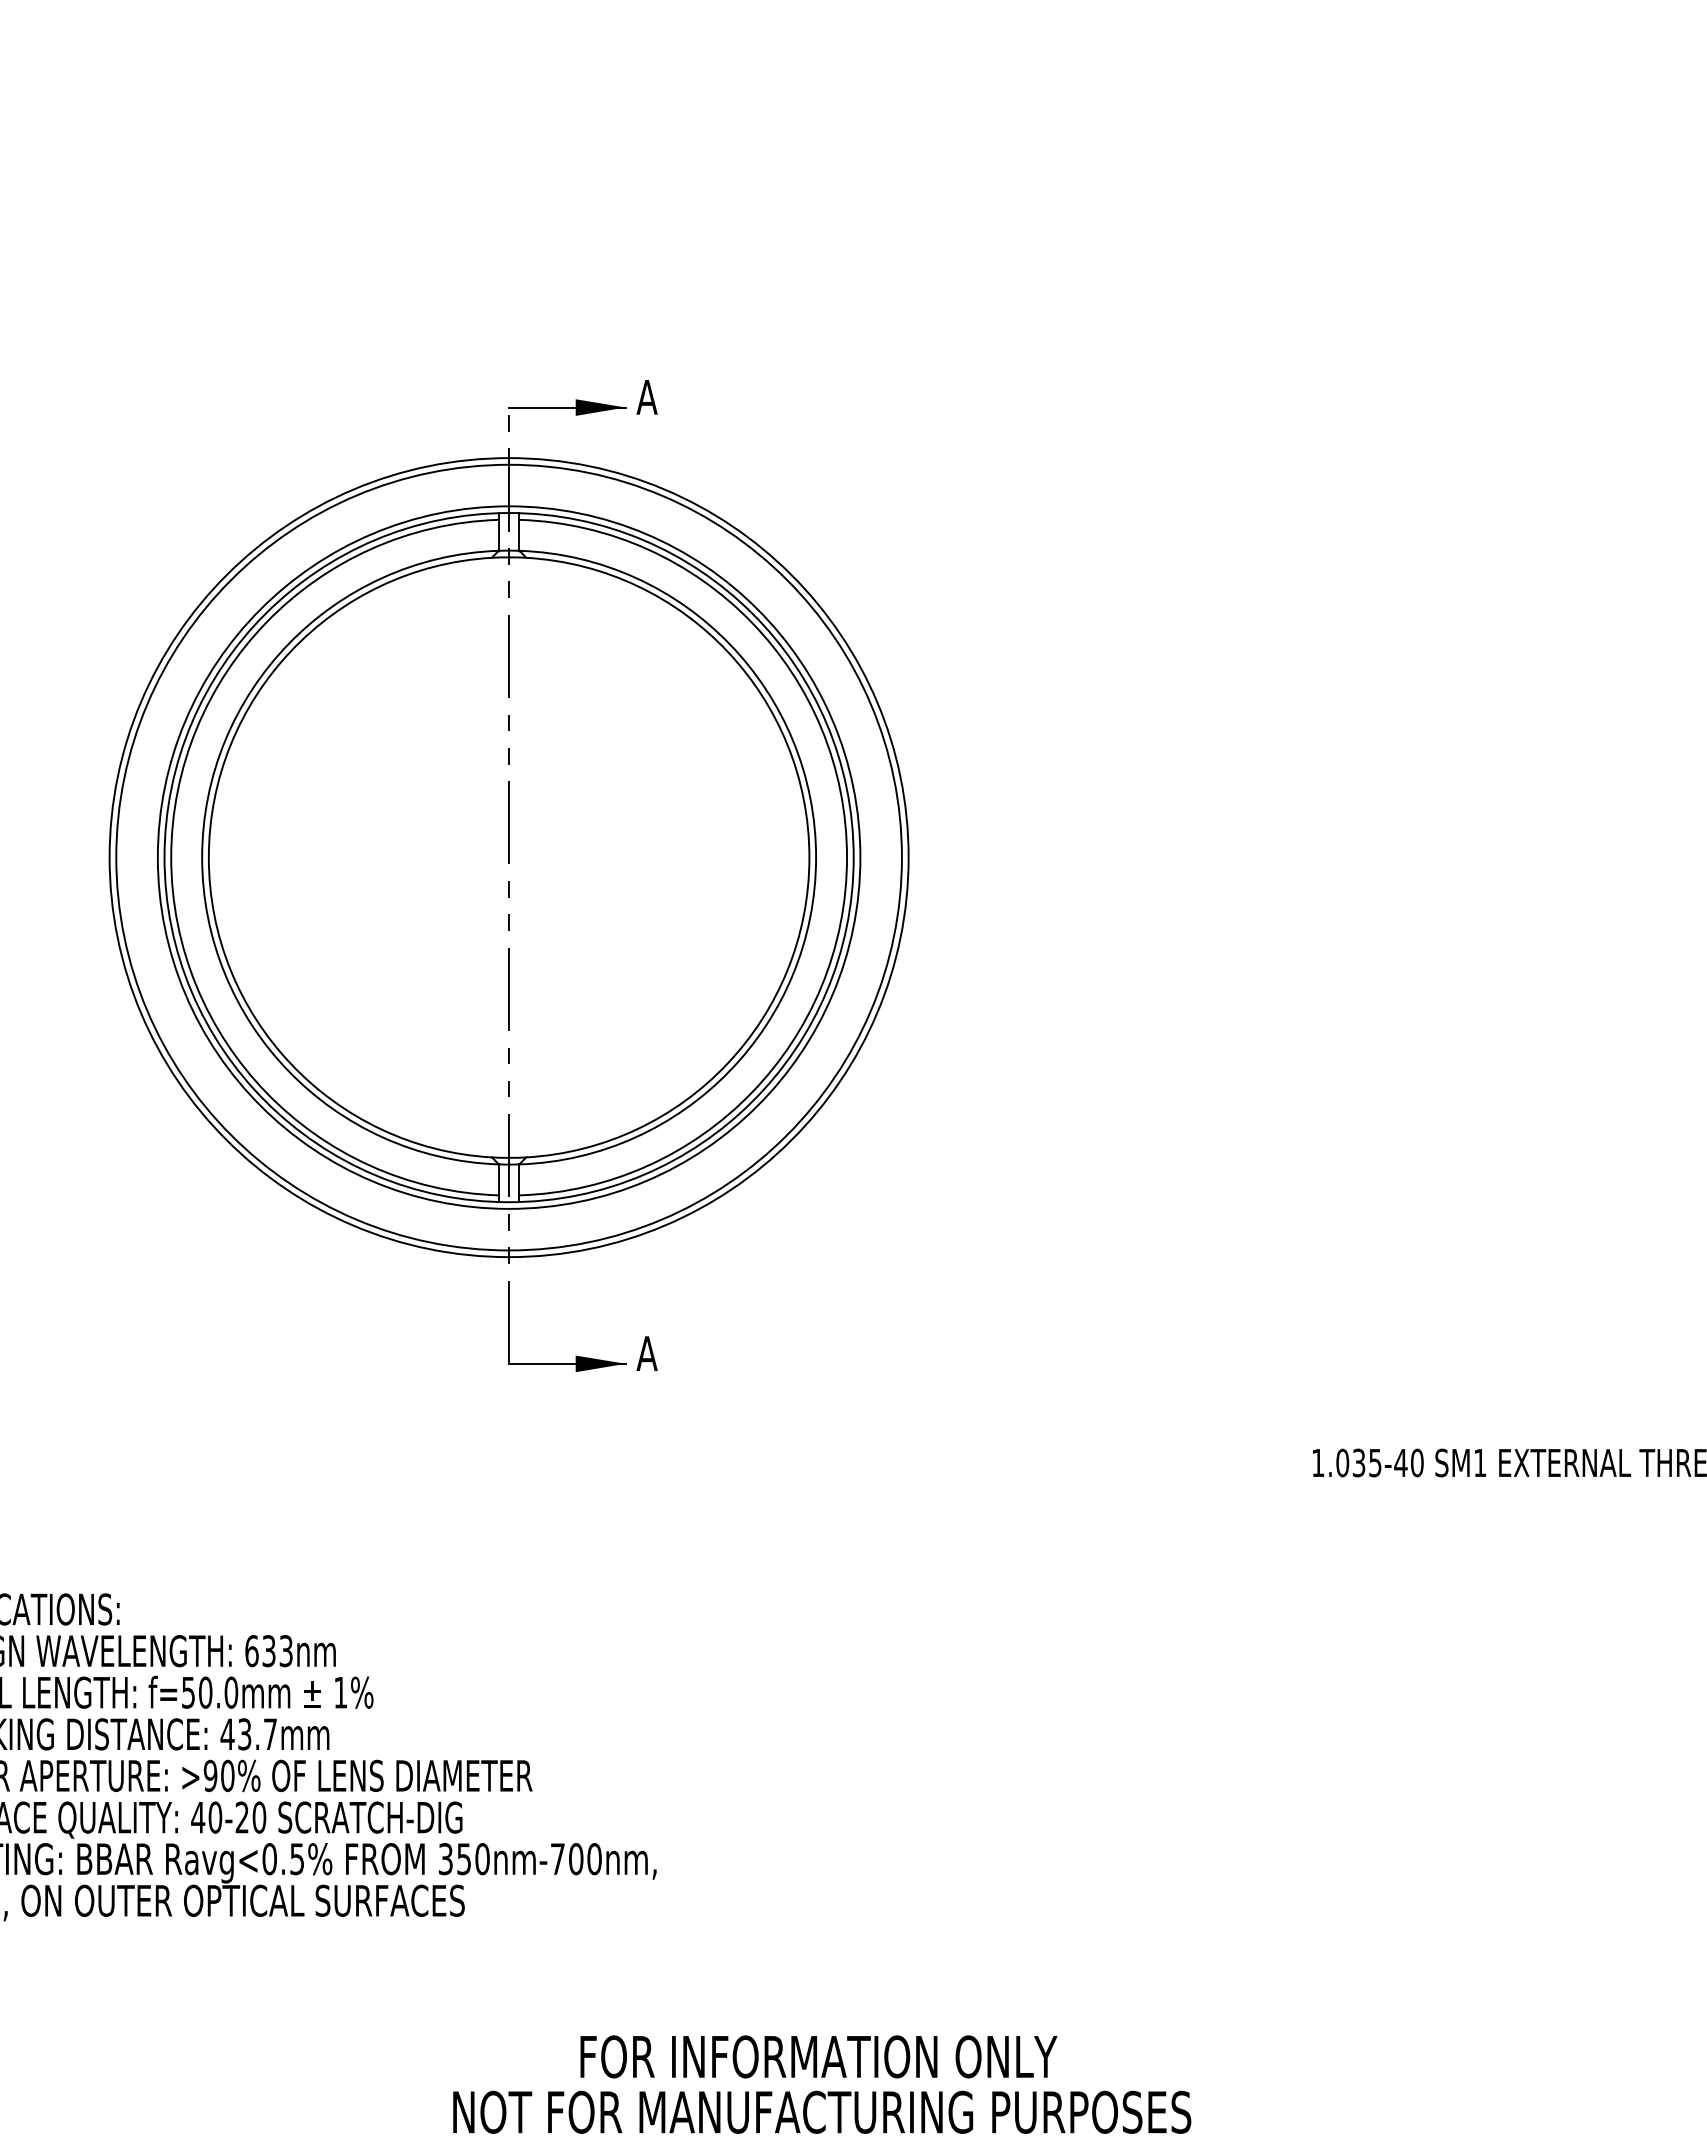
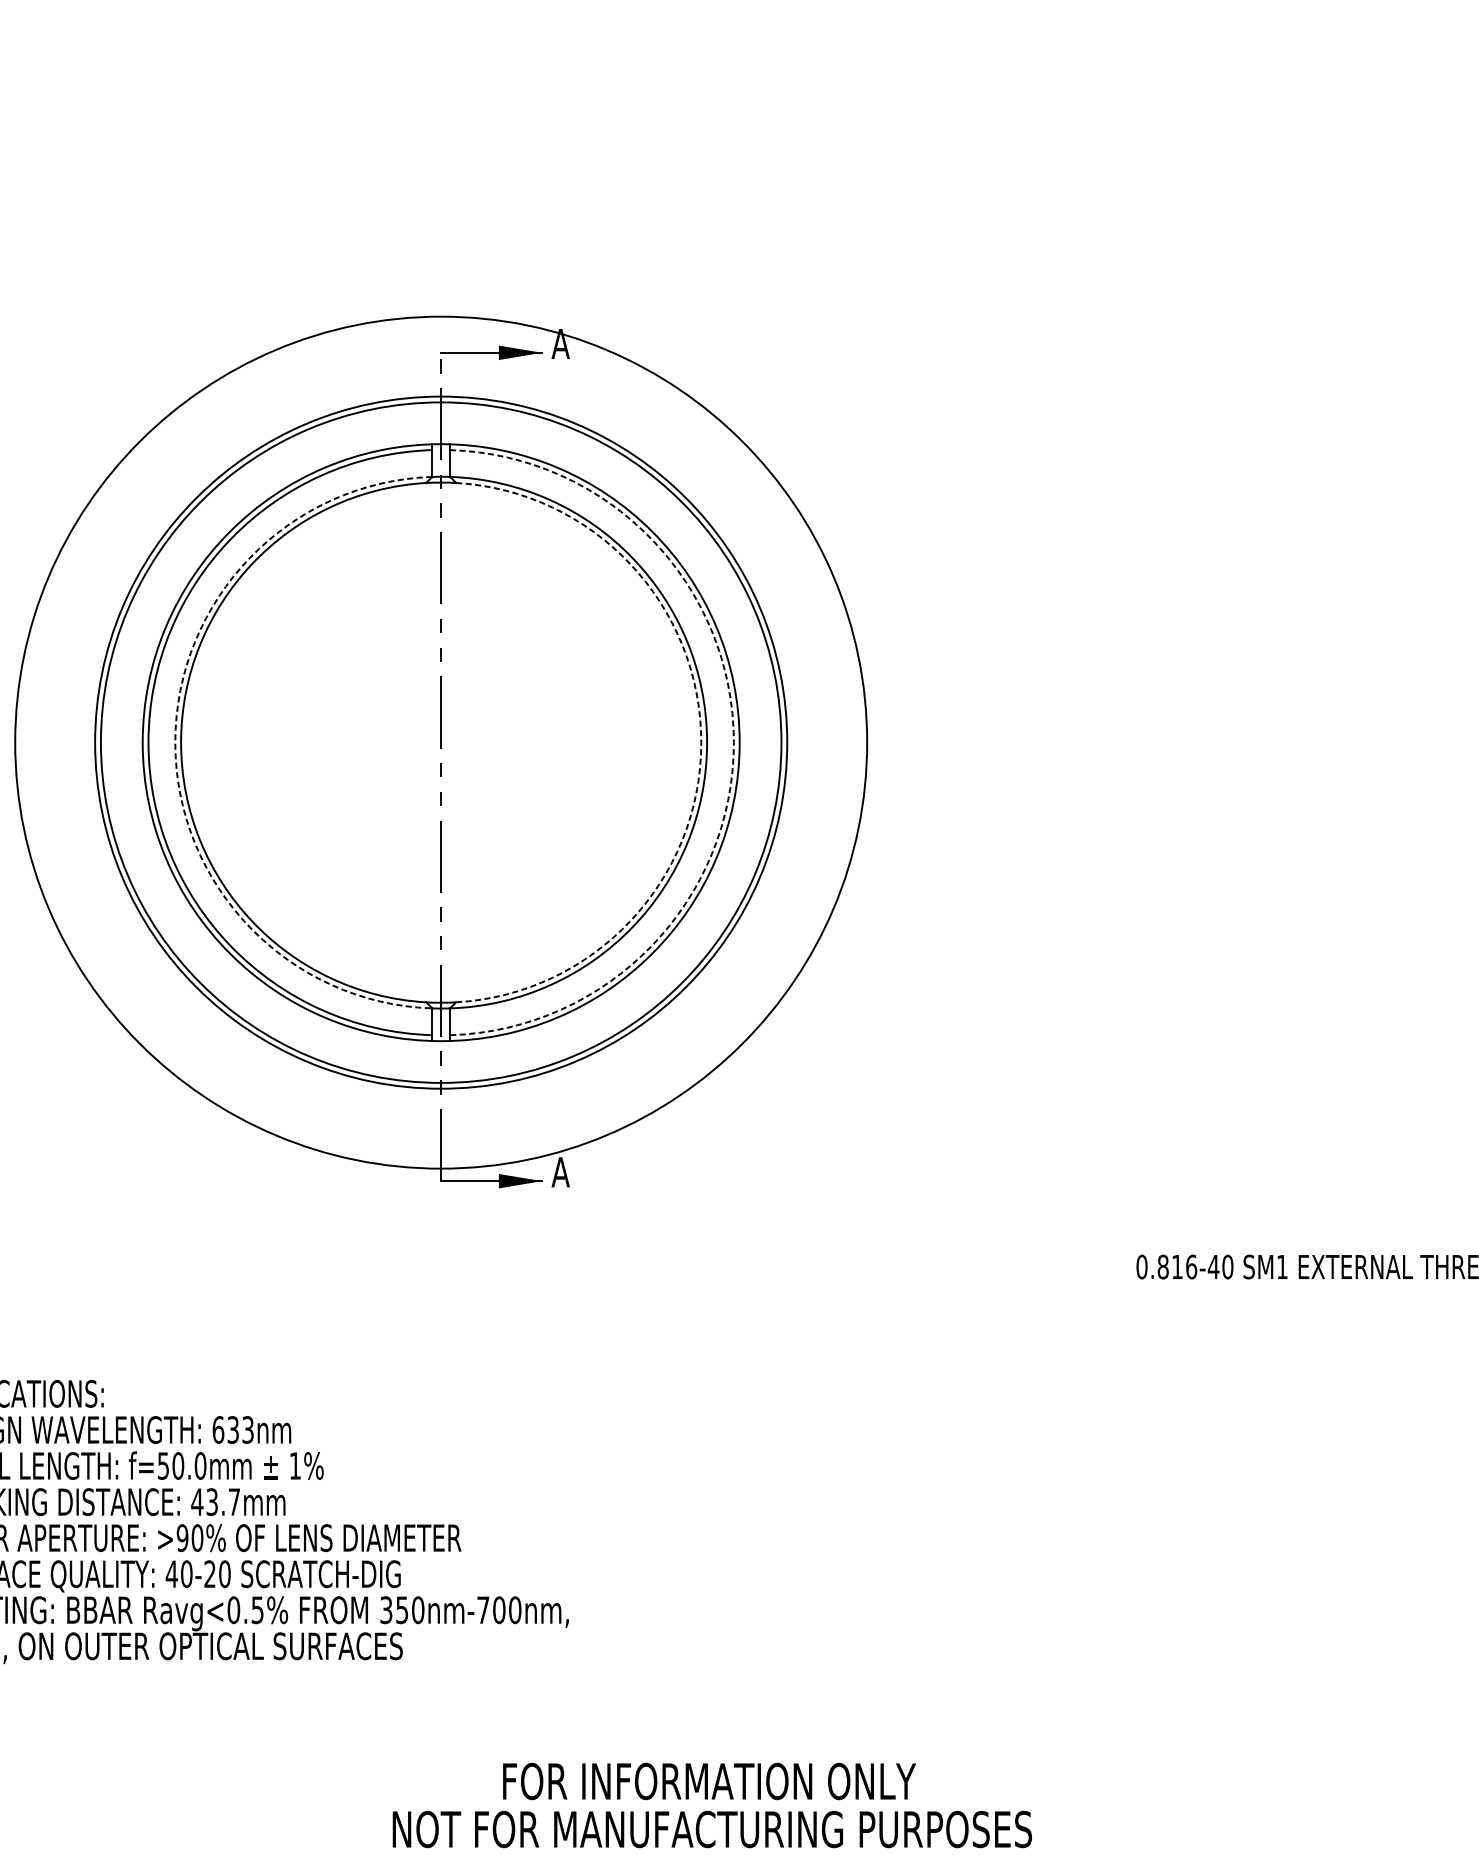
arc: (202, 857) -> (175, 742), solid -> dashed
circle: (508, 857) -> (440, 742), size x1.4
arc: (809, 857) -> (701, 742), solid -> dashed
arc: (847, 857) -> (734, 742), solid -> dashed
text: (1346, 1462) -> (1166, 1266), 1.035-40 -> 0.816-40

